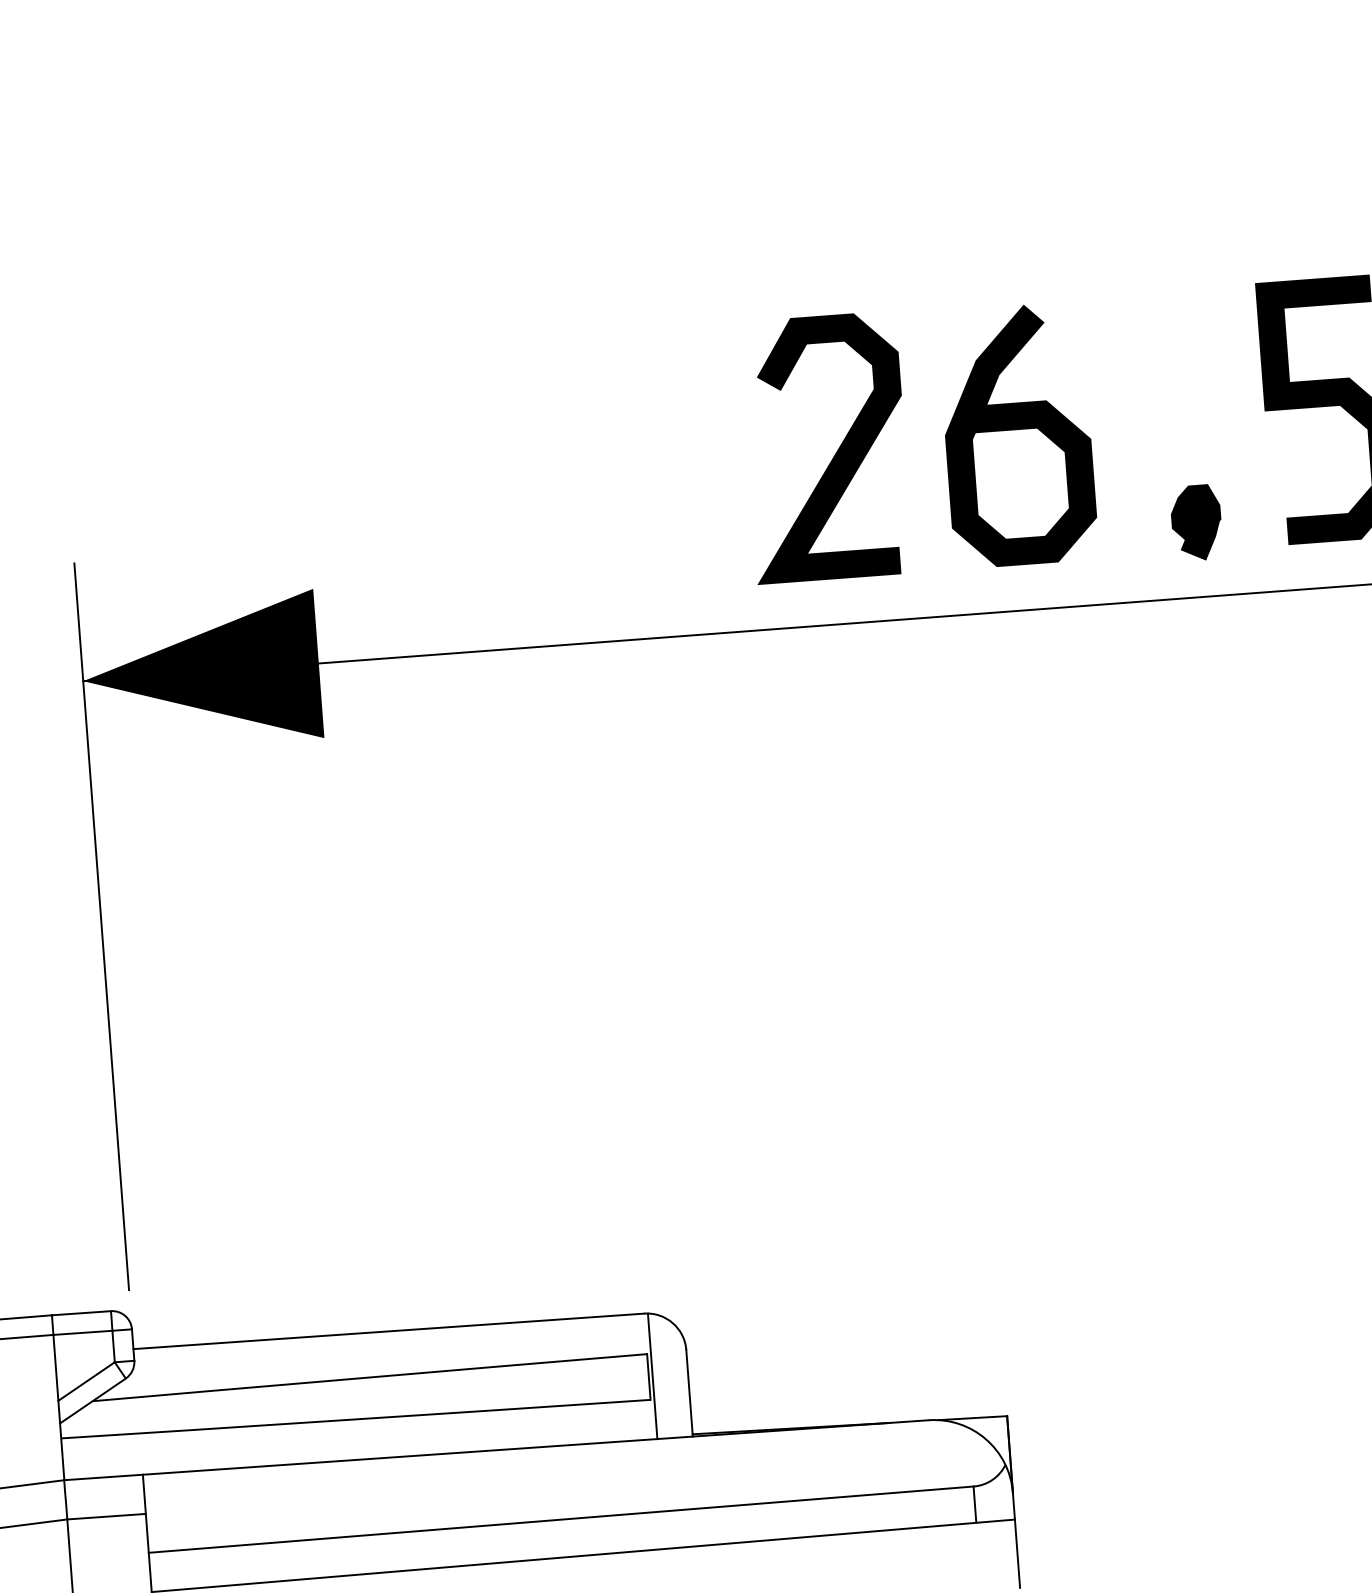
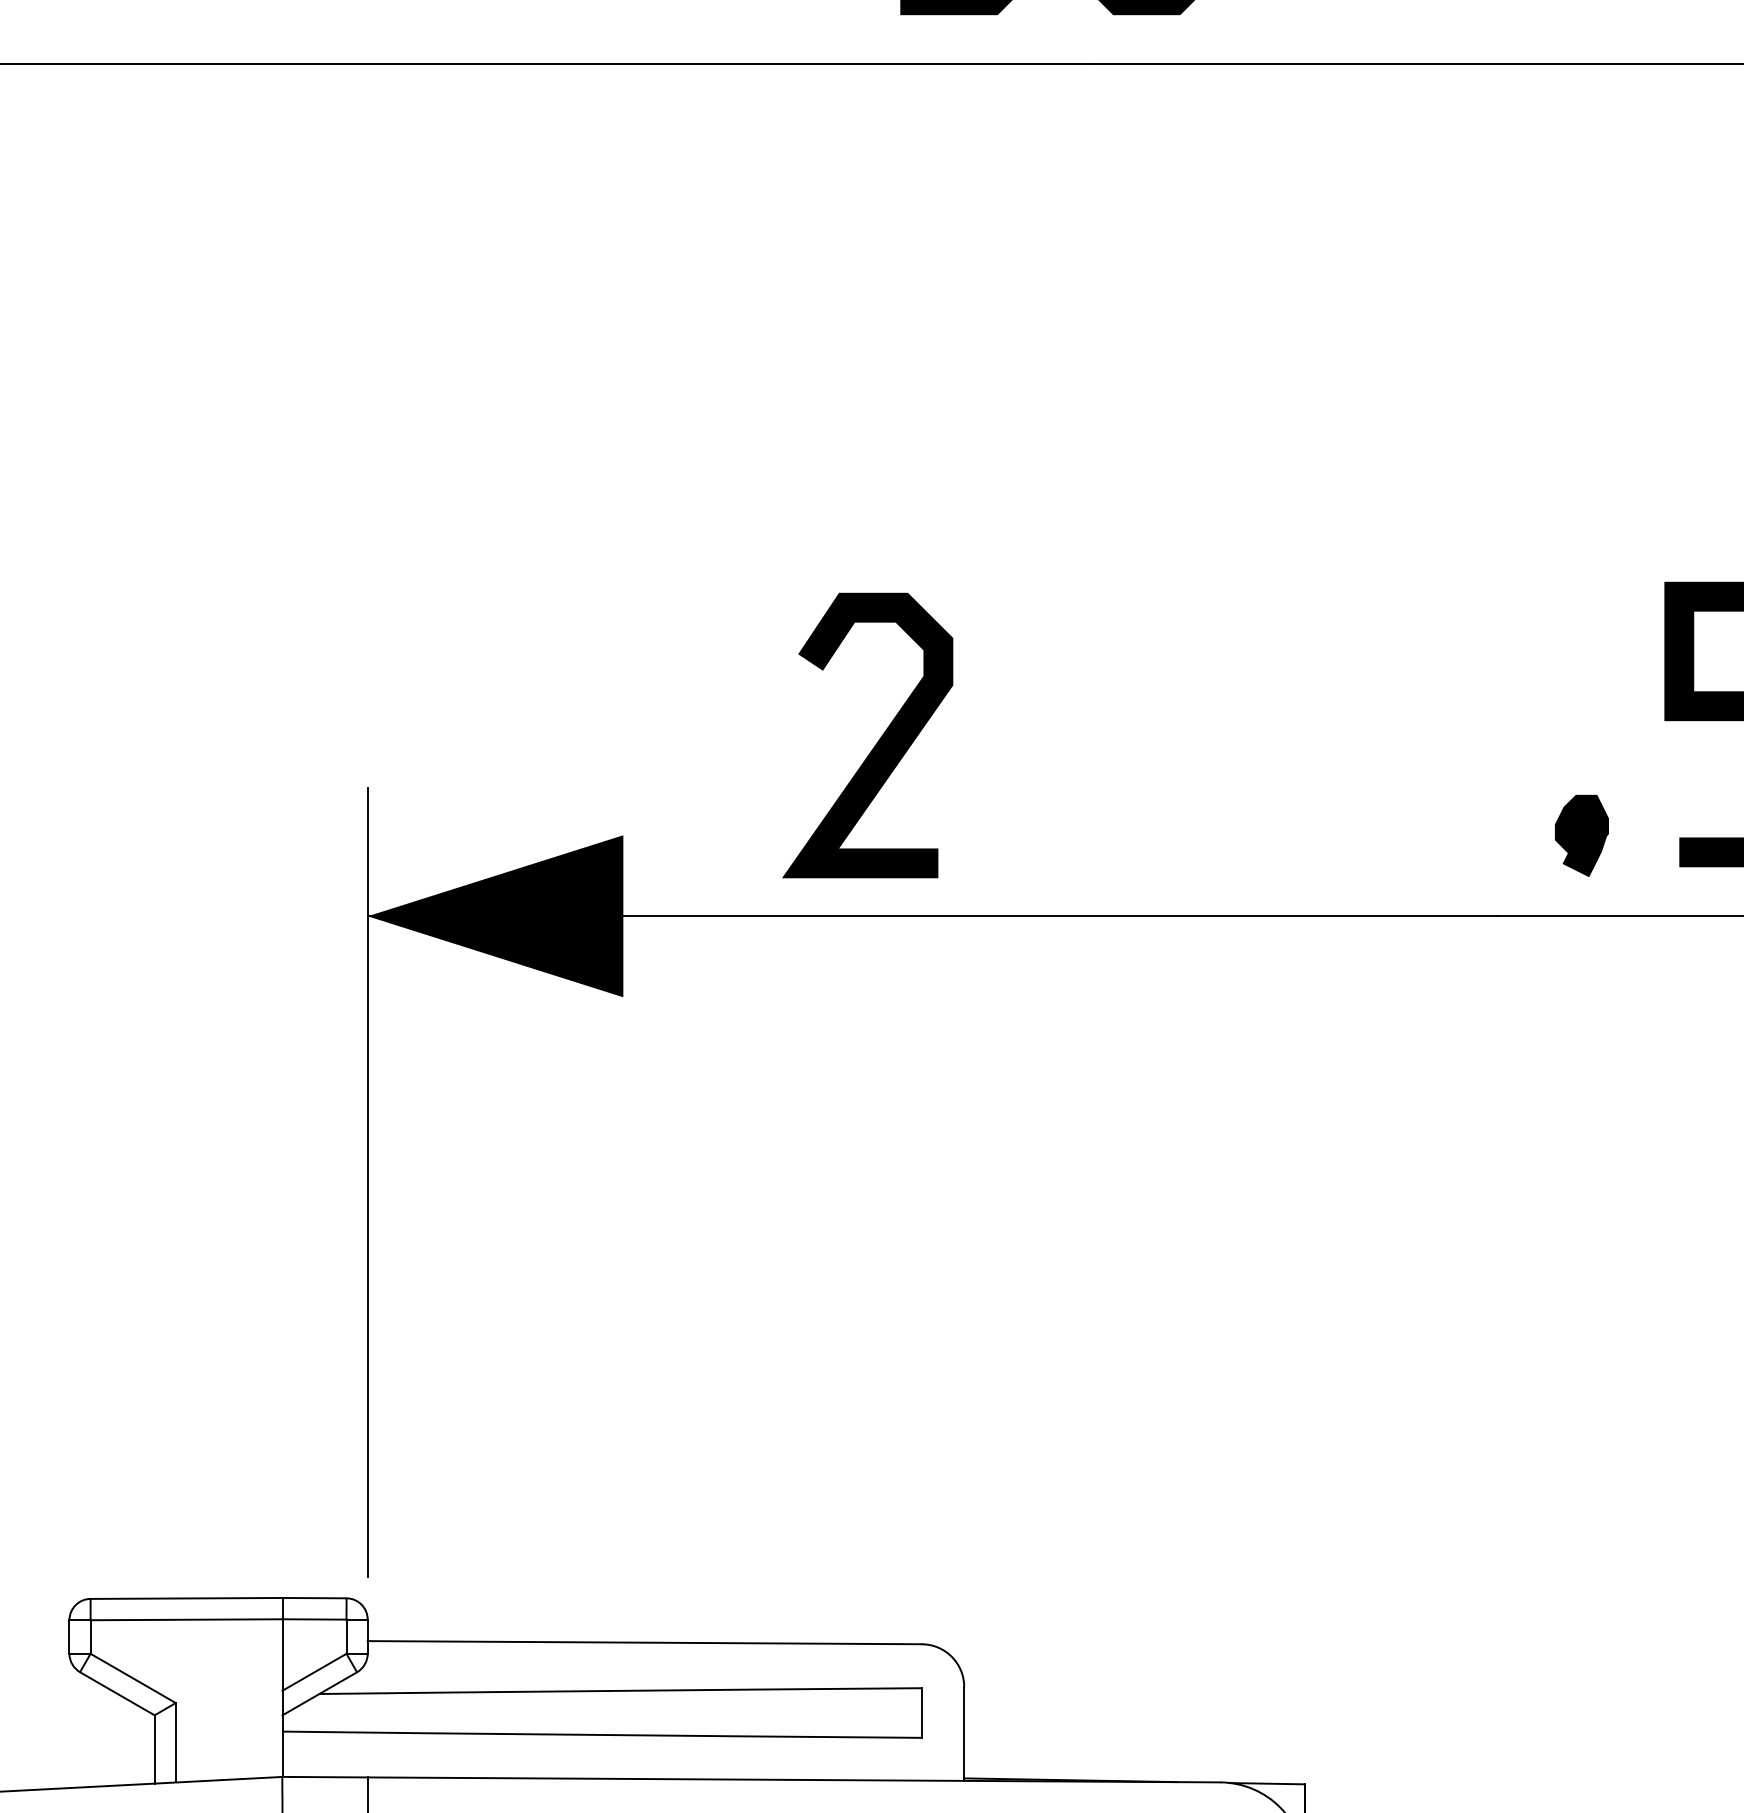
curve: (1017, 430) -> (1396, 721), removed
curve: (835, 452) -> (877, 741), moved
line: (652, 1376) -> (925, 1712), removed

